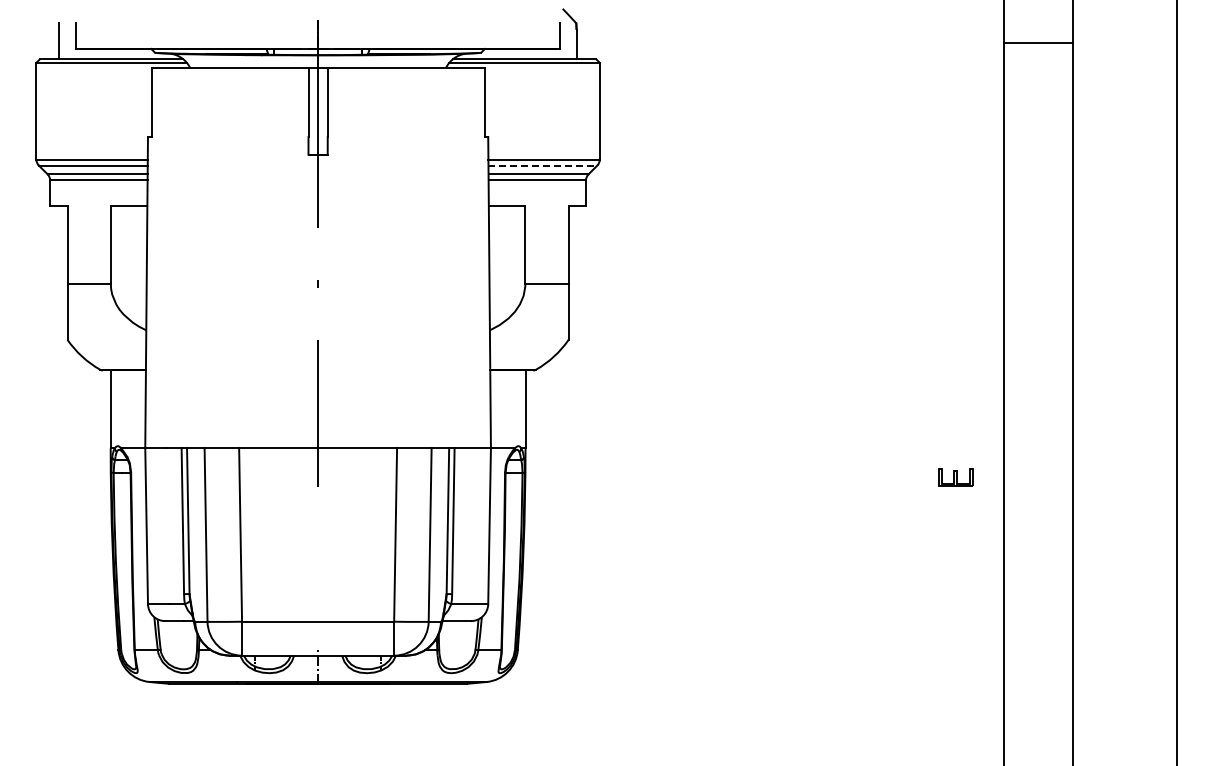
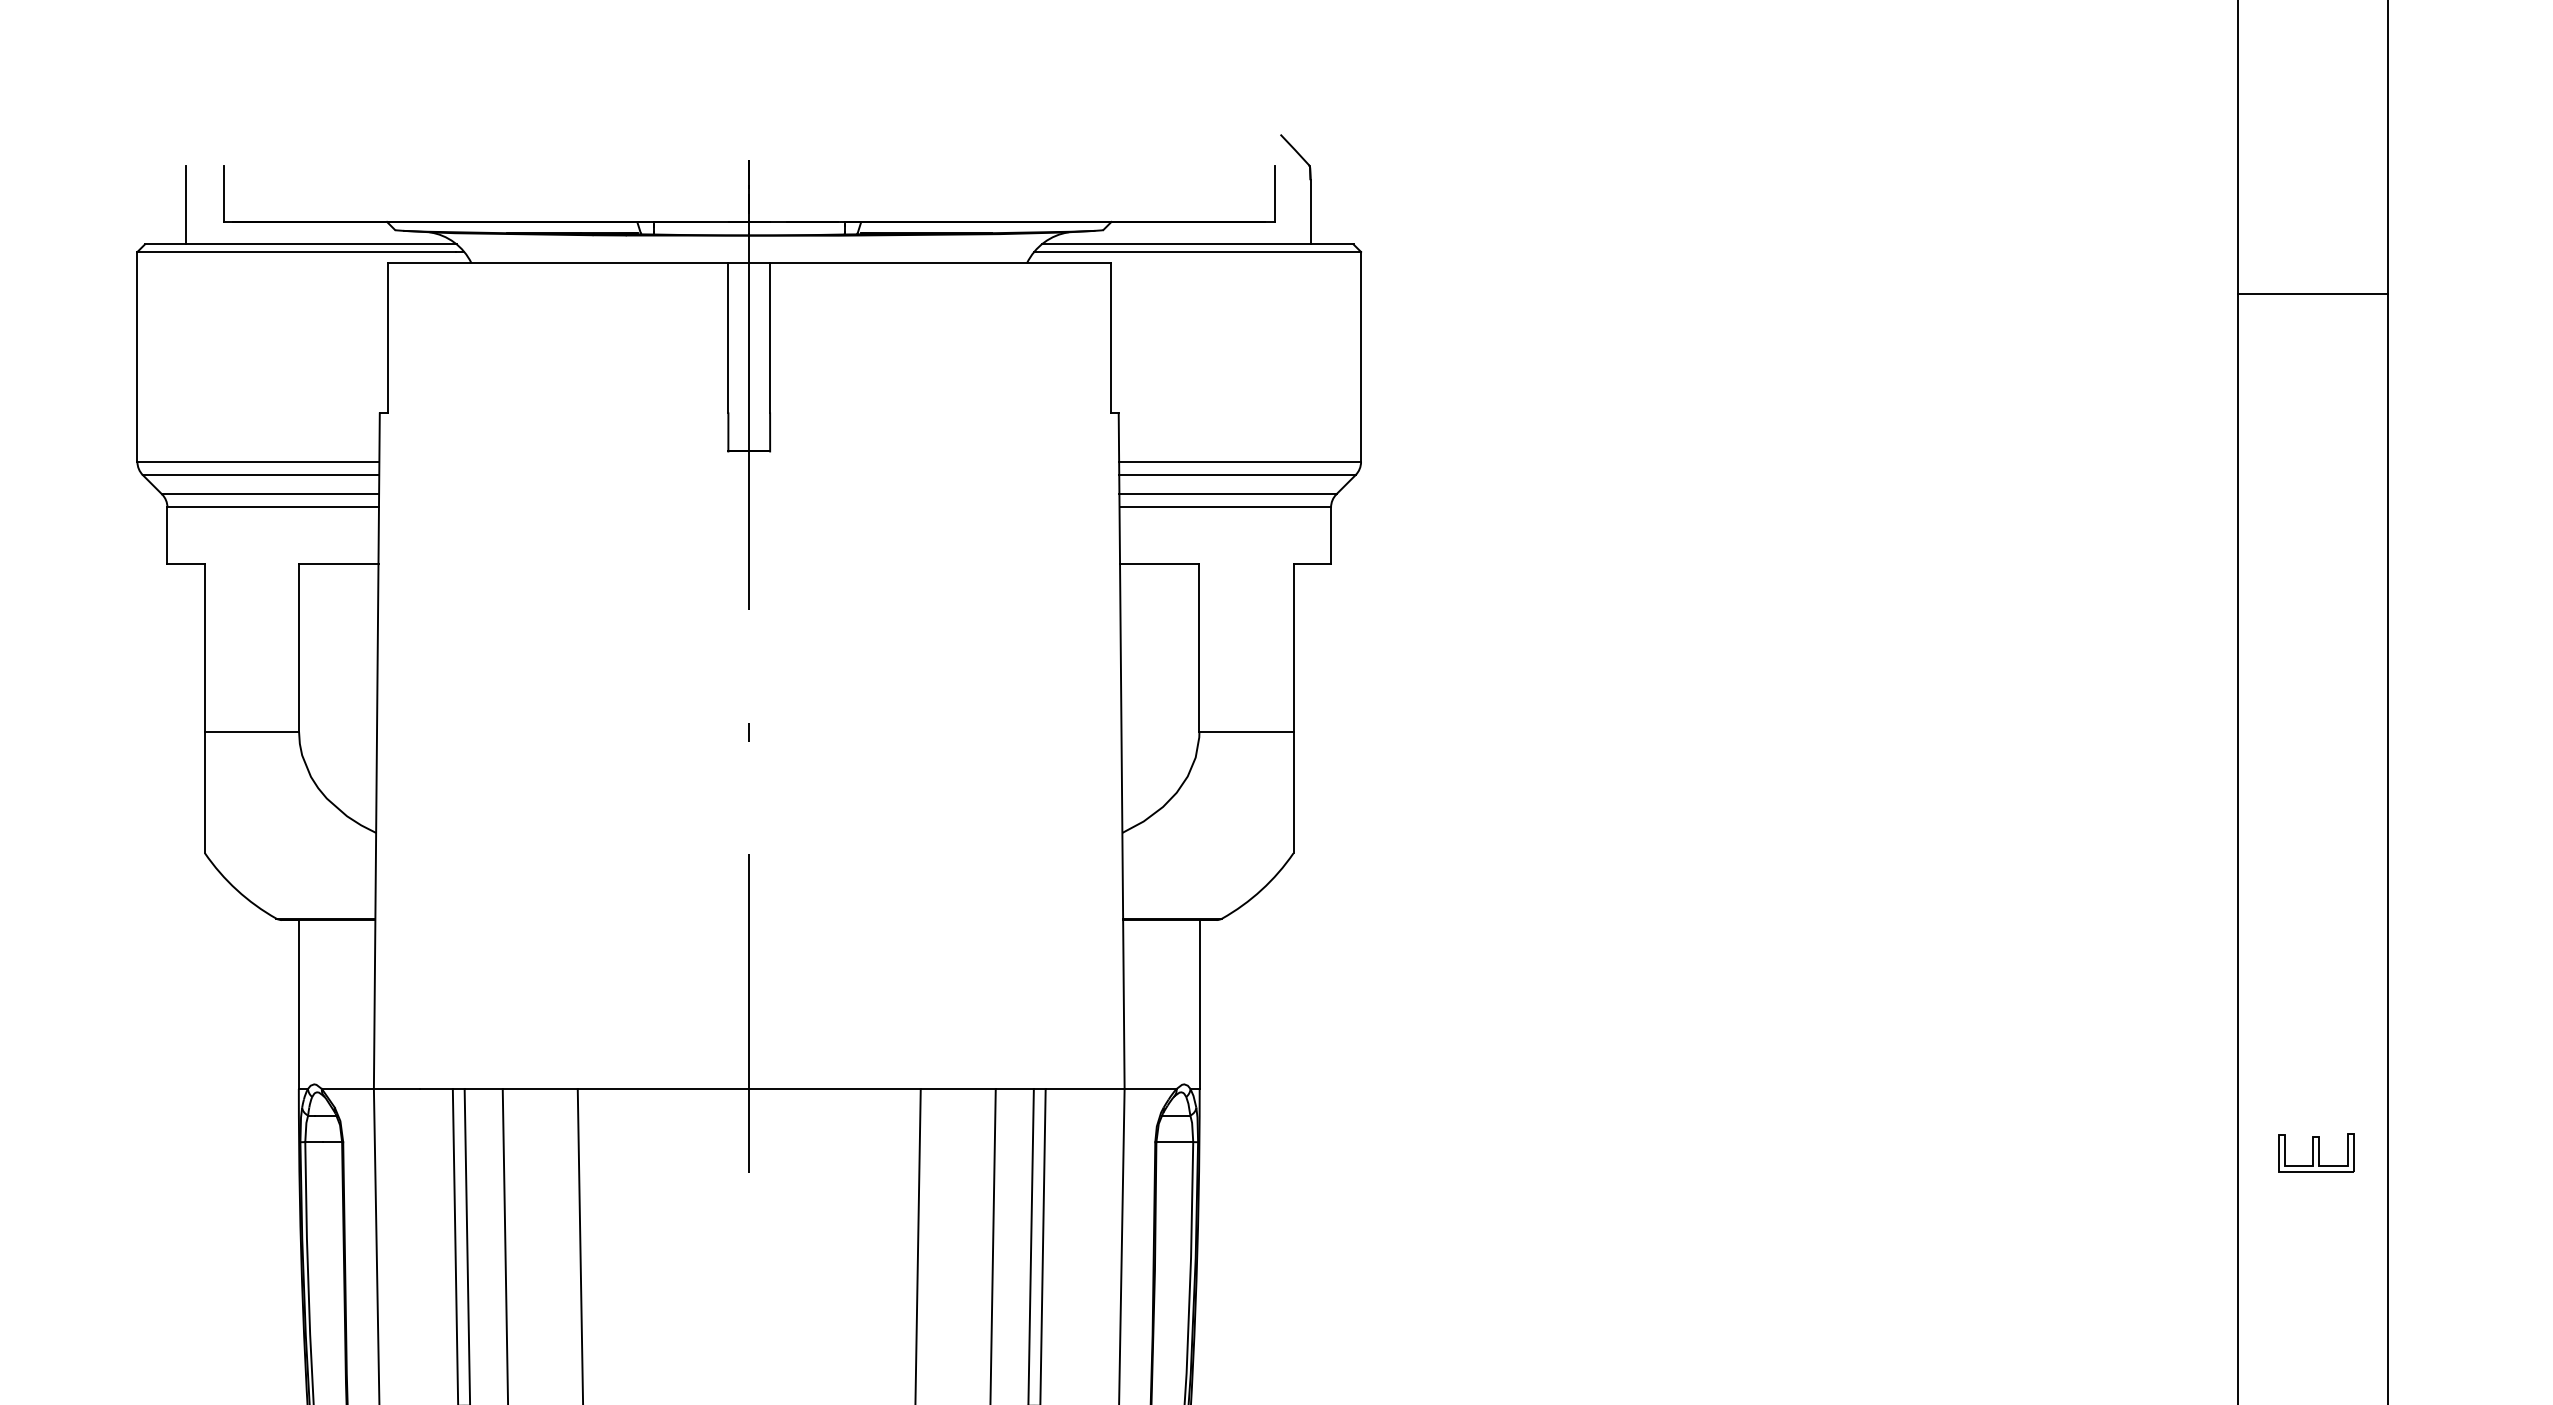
line: (1037, 43) -> (2311, 294), moved
line: (543, 165) -> (1238, 474), dashed -> solid
part: (955, 477) -> (2315, 1152), moved

